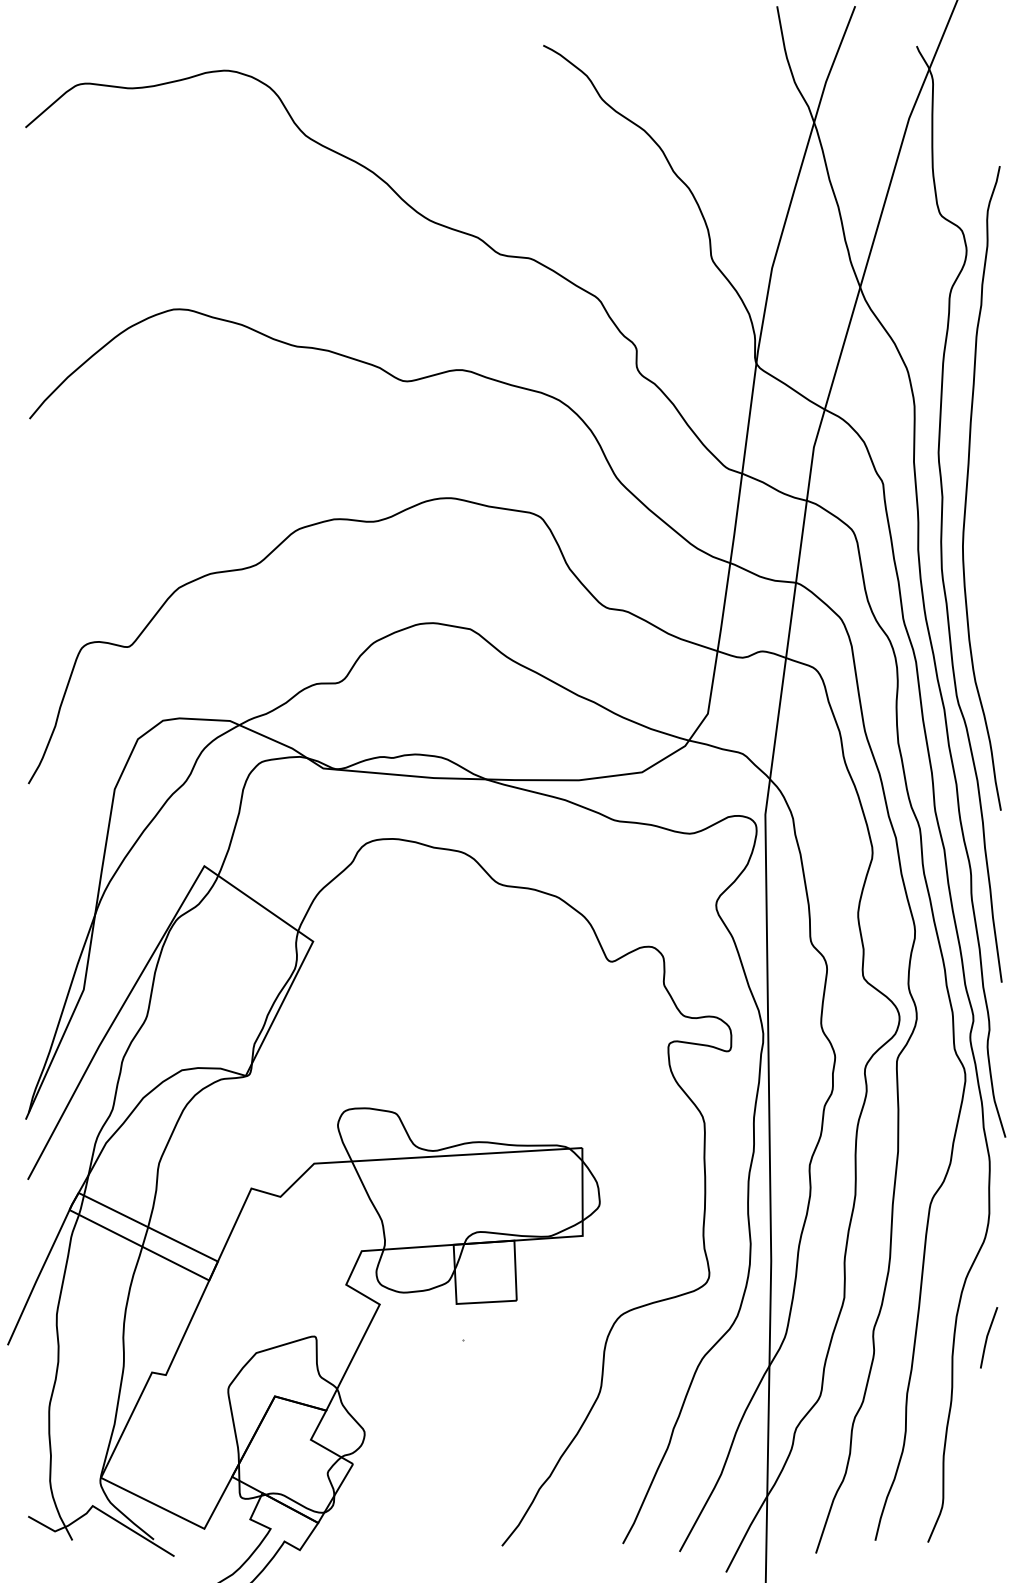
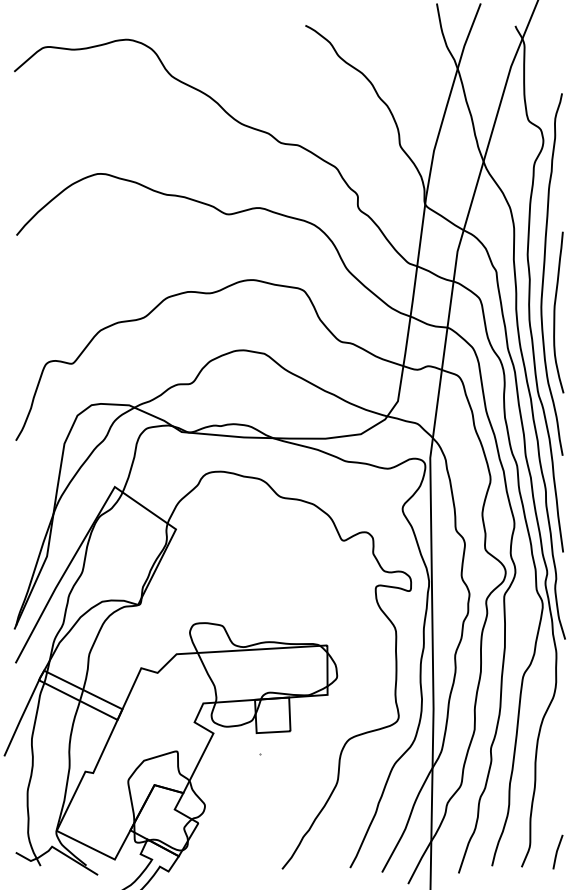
curve: (988, 555) -> (555, 312), added
line: (988, 1336) -> (557, 851), moved

